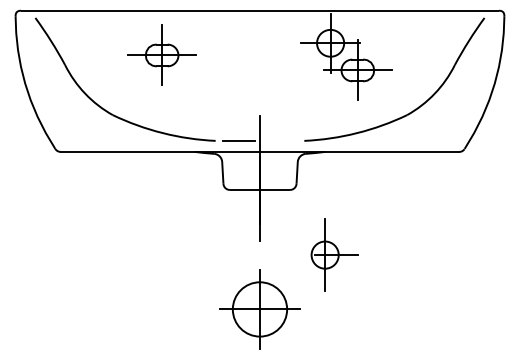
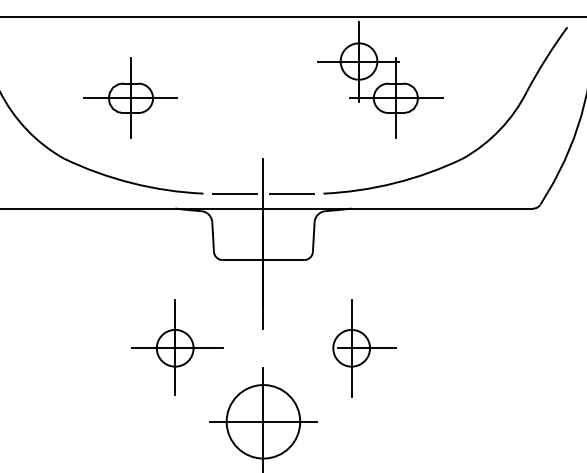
part: (161, 54) -> (130, 97), moved
line: (280, 141) -> (291, 194), added
part: (196, 254) -> (177, 347), added

